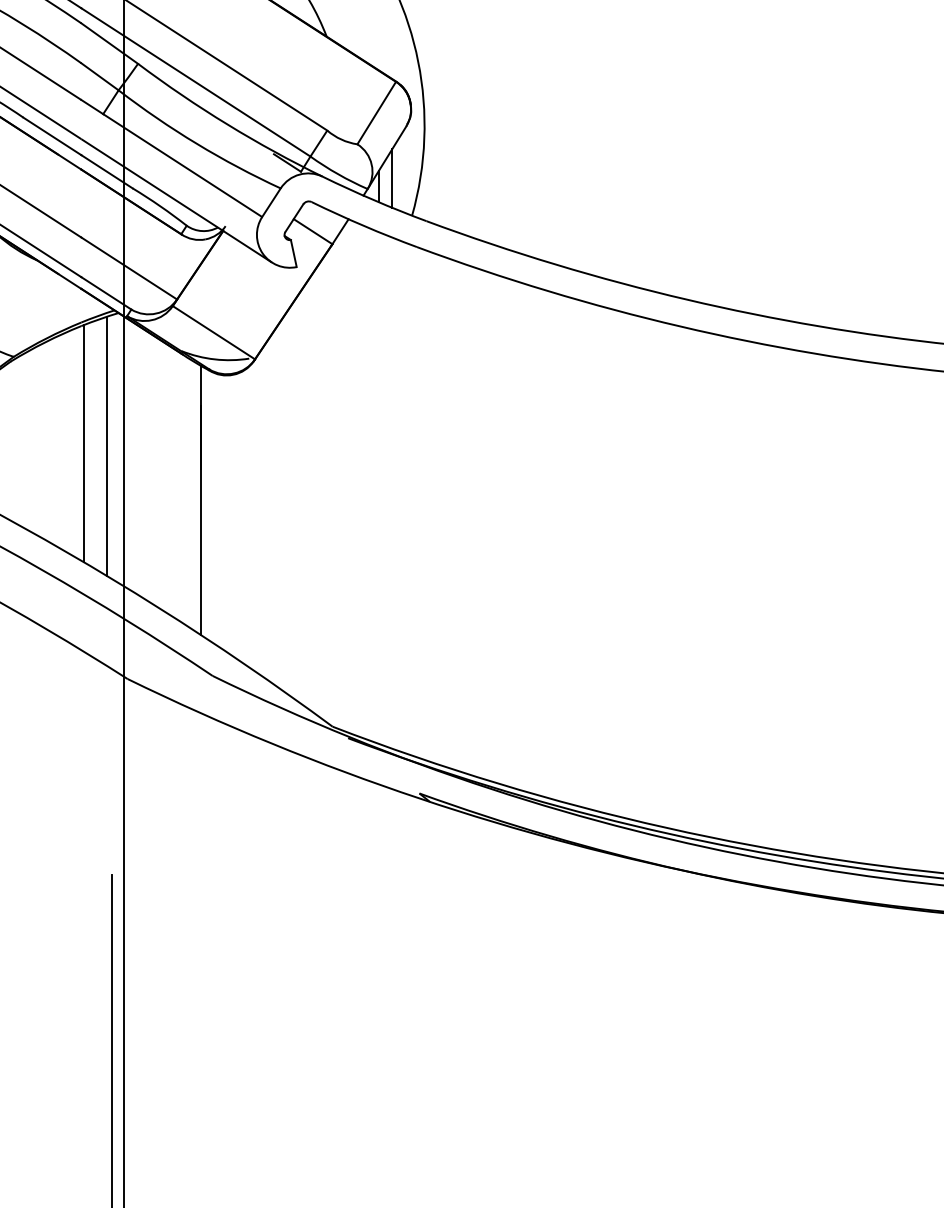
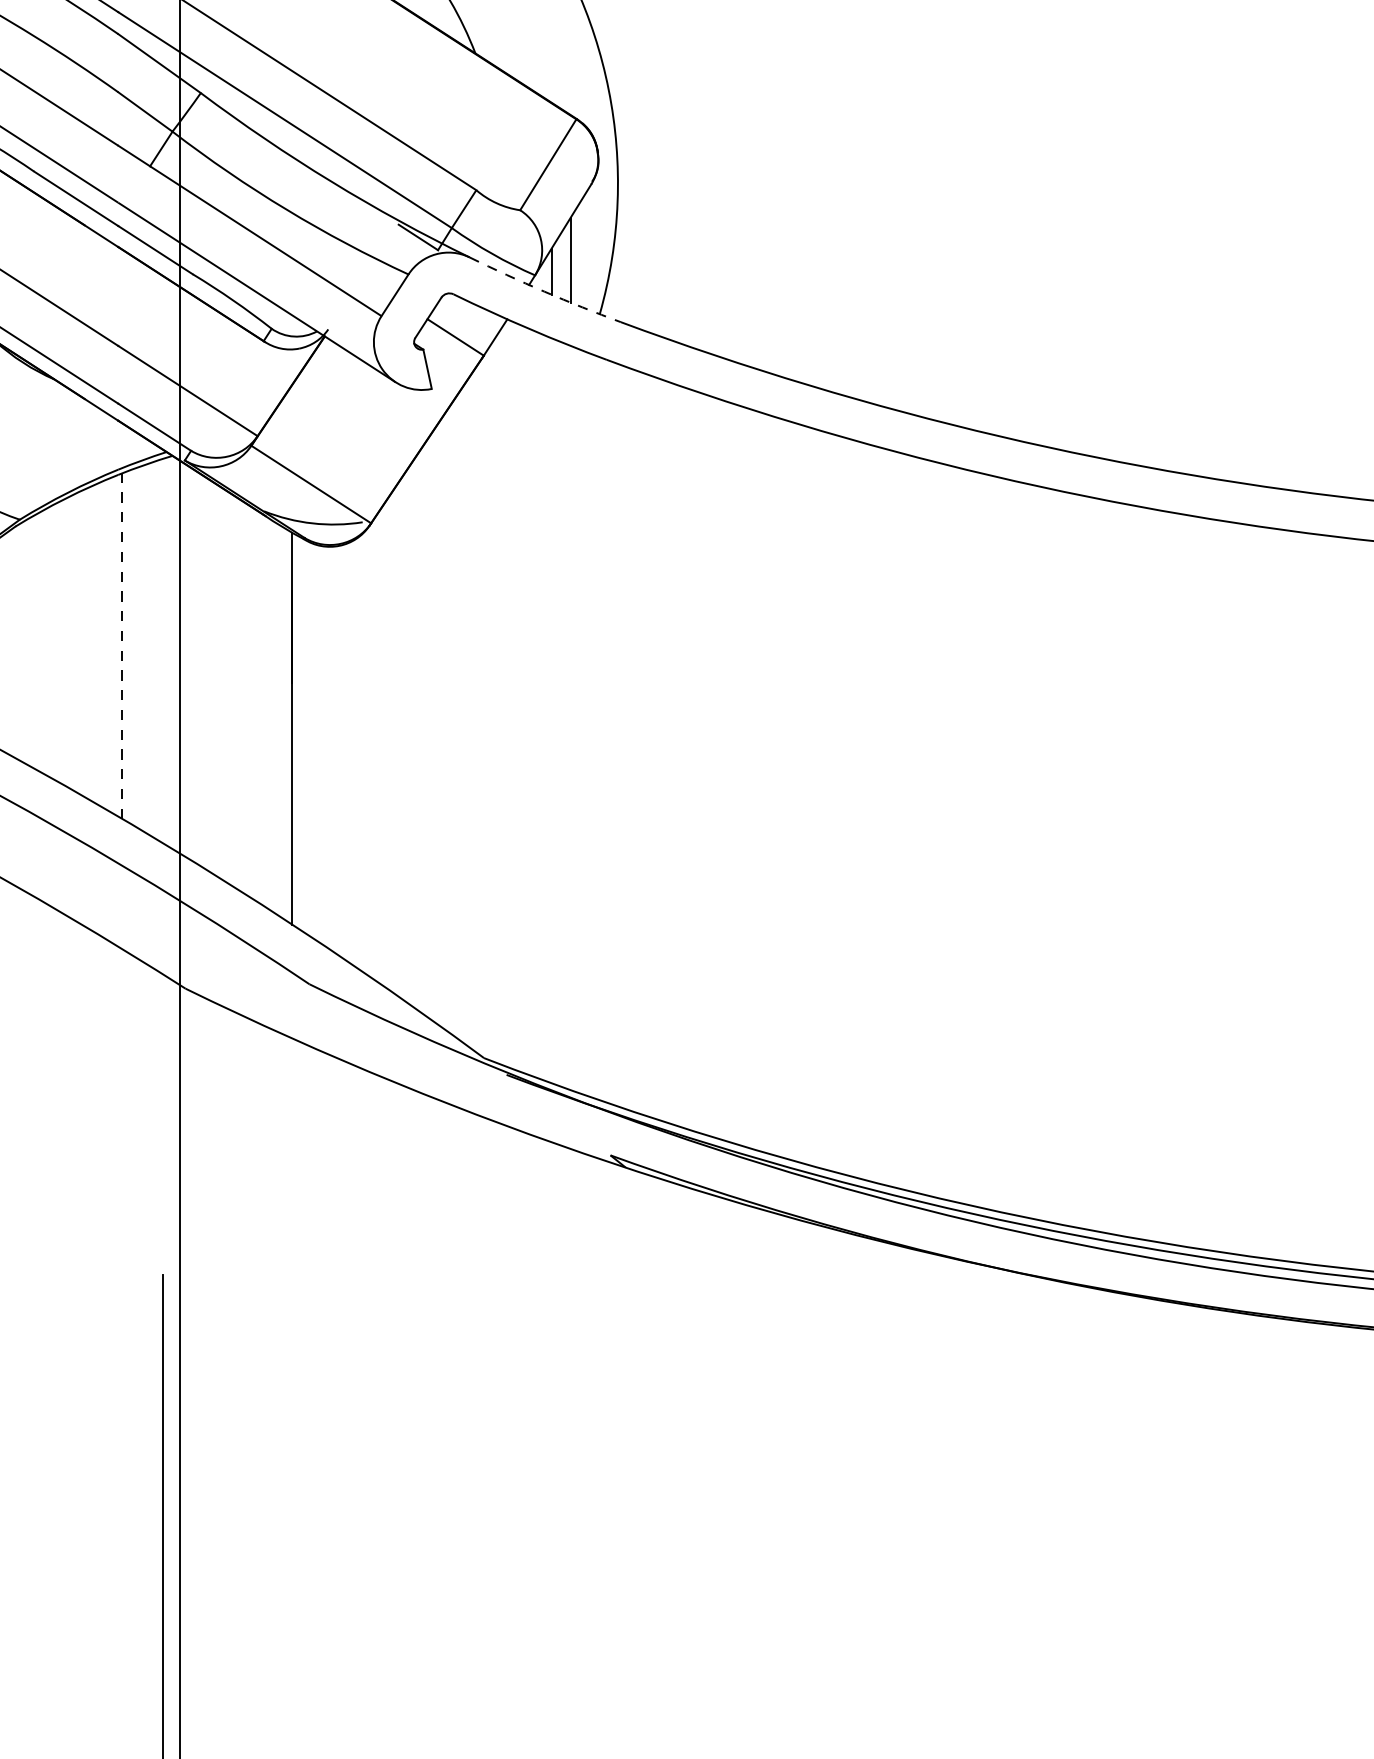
arc: (374, 200) -> (545, 292), solid -> dashed
line: (84, 443) -> (122, 645), solid -> dashed
line: (107, 446) -> (156, 650), removed

